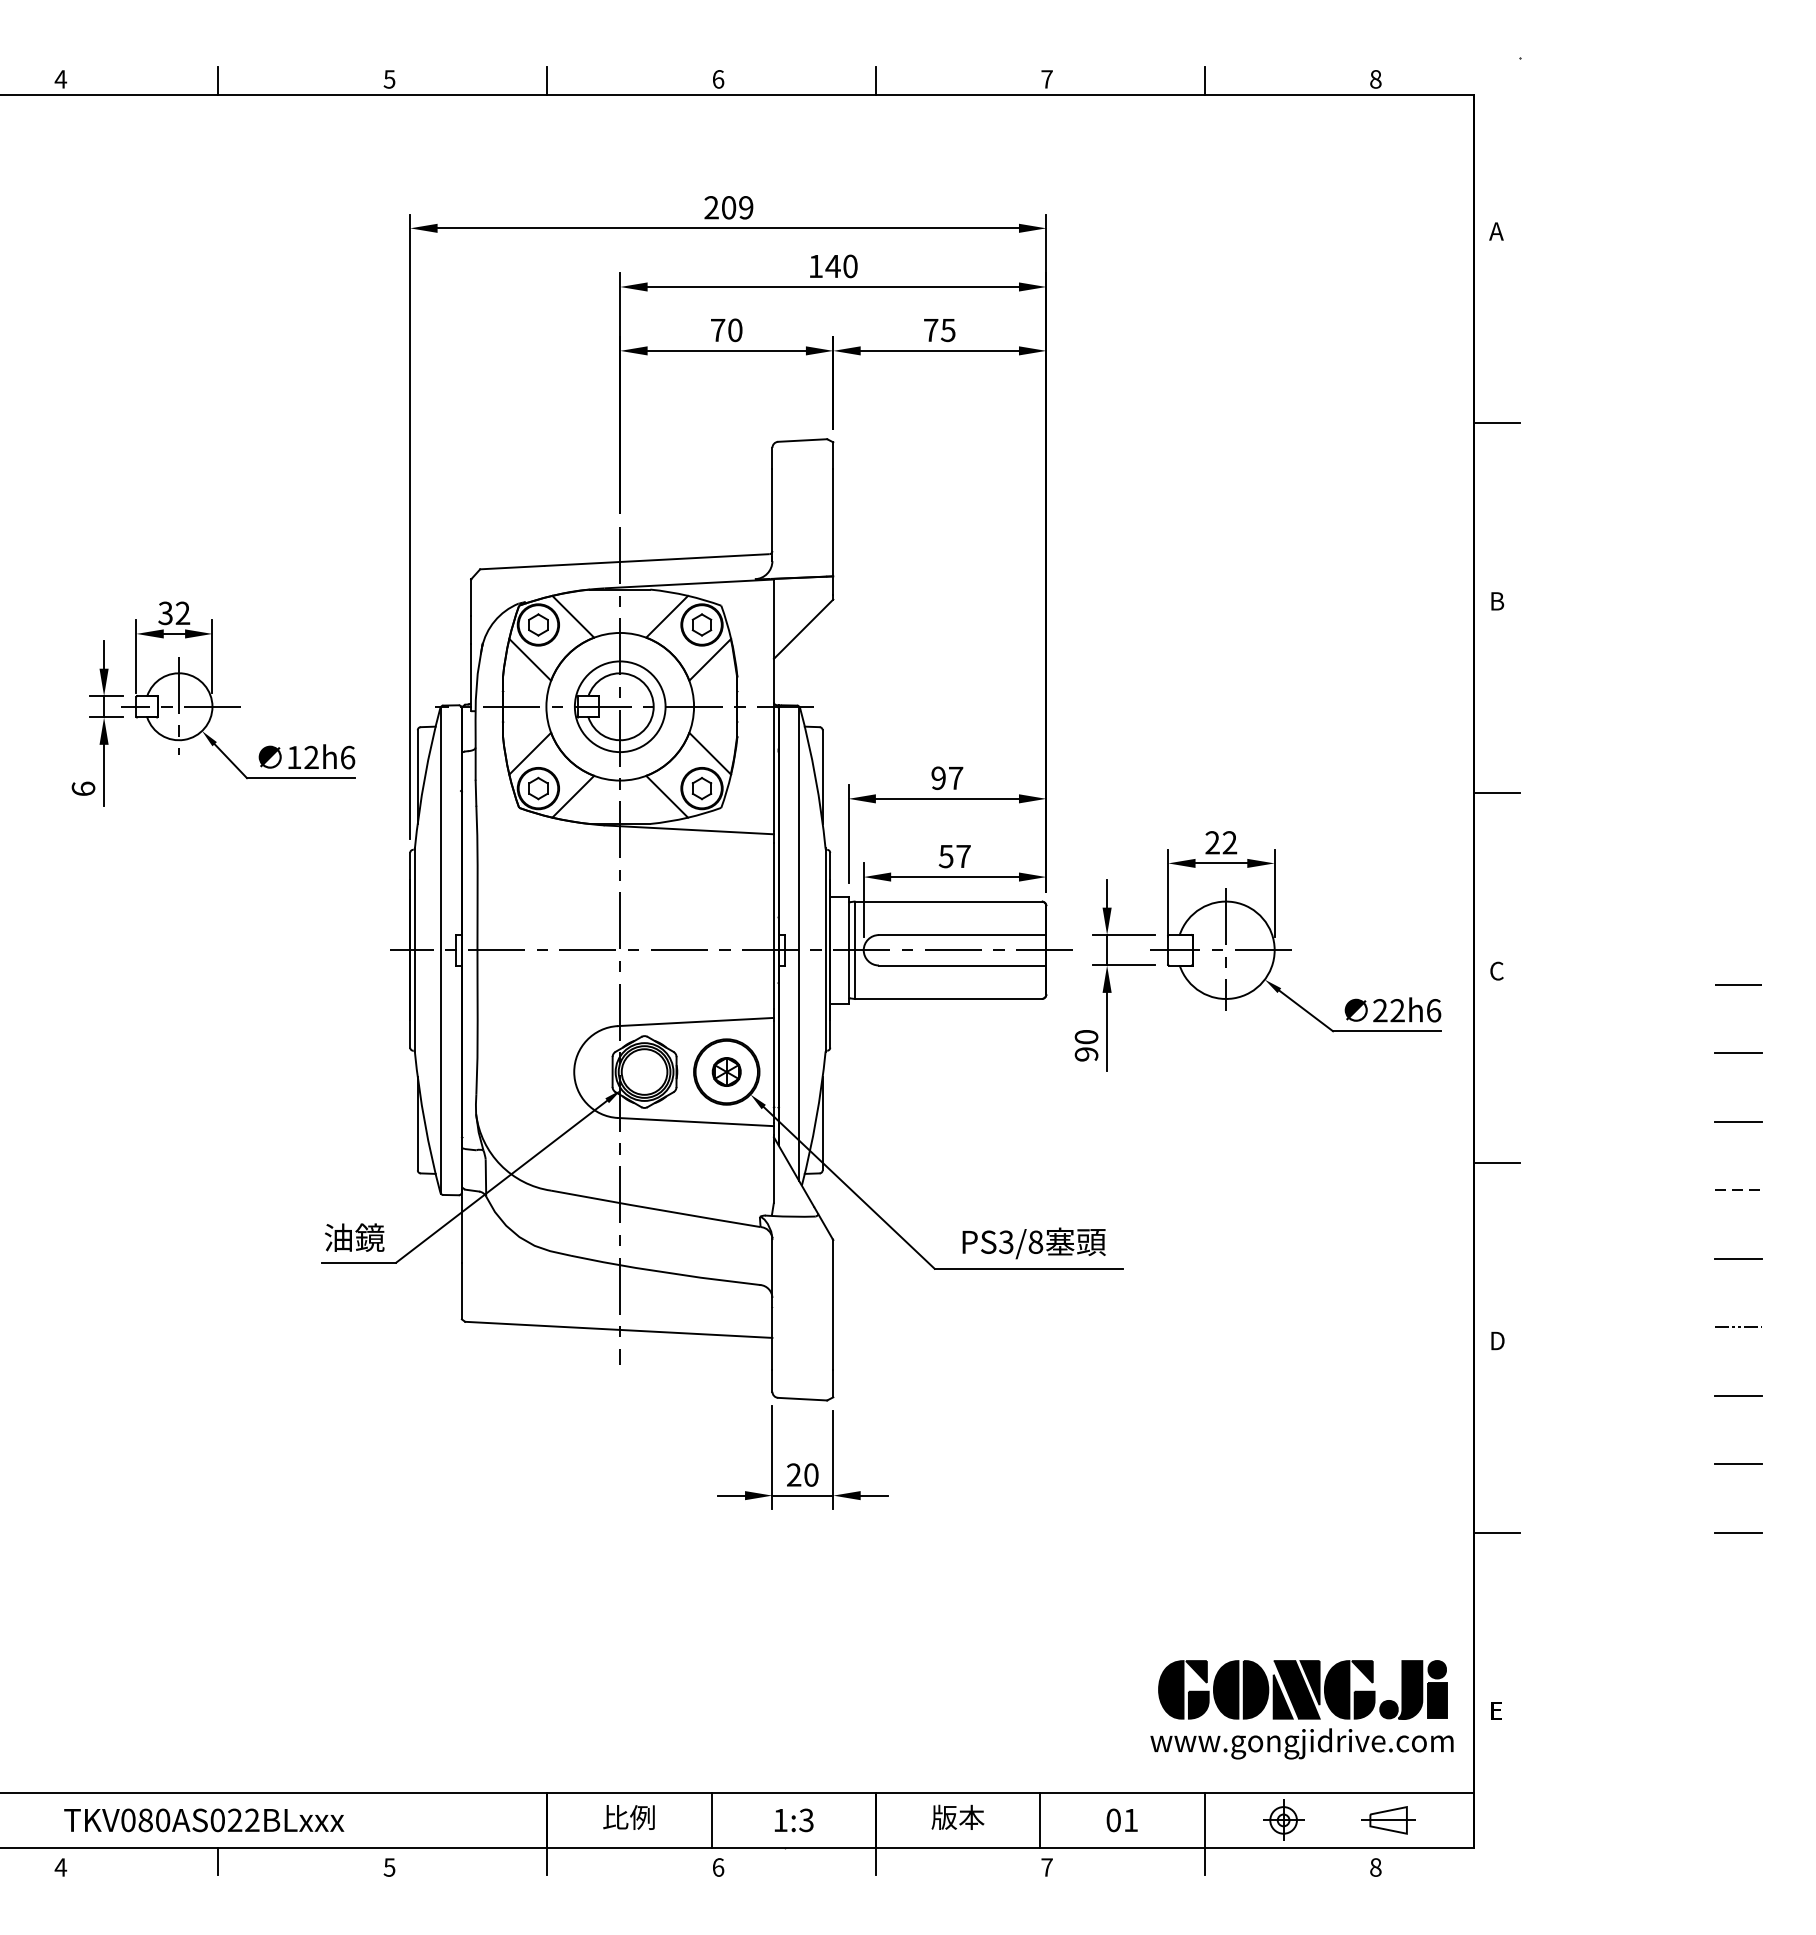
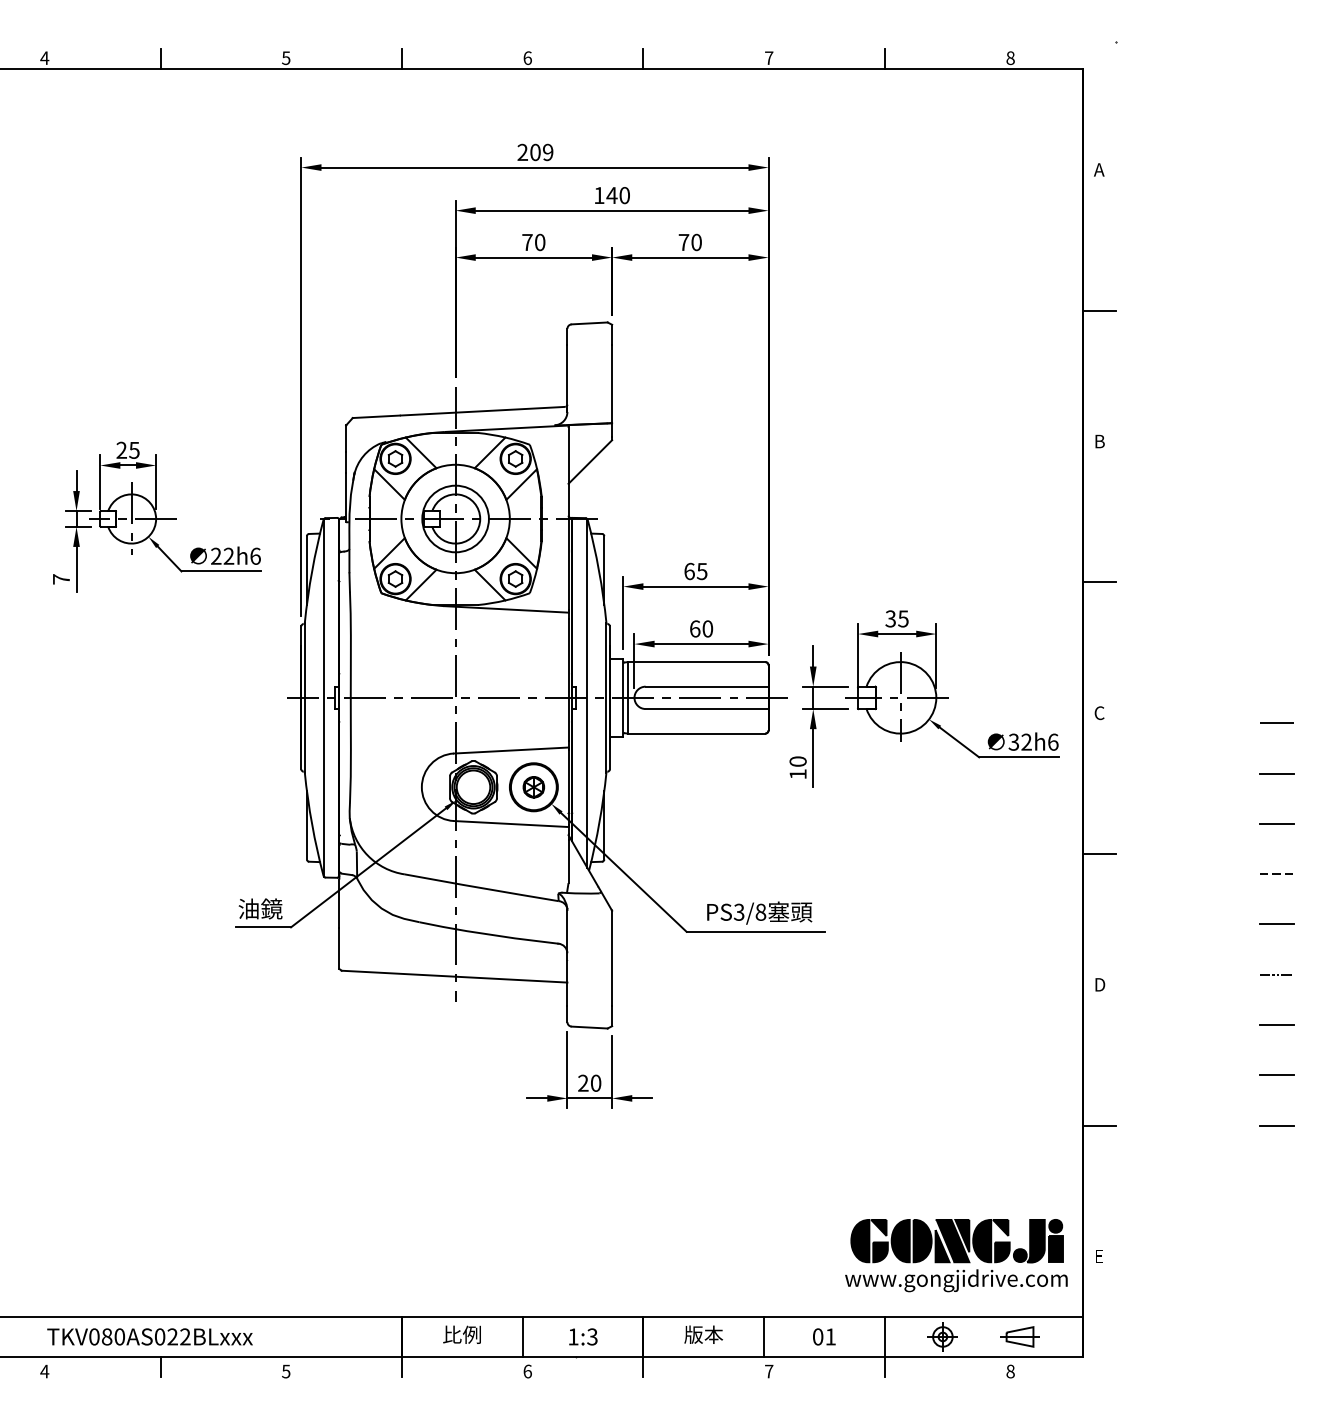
text: (948, 329) -> (696, 241), 75 -> 70
text: (174, 613) -> (128, 450), 32 -> 25
text: (294, 756) -> (216, 555), 12h6 -> 22h6
text: (947, 778) -> (696, 571), 97 -> 65
text: (83, 788) -> (61, 579), 6 -> 7
text: (1221, 842) -> (897, 618), 22 -> 35
text: (954, 856) -> (701, 628), 57 -> 60
text: (1380, 1010) -> (1014, 742), 22h6 -> 32h6
text: (1086, 1054) -> (798, 774), 90 -> 10

